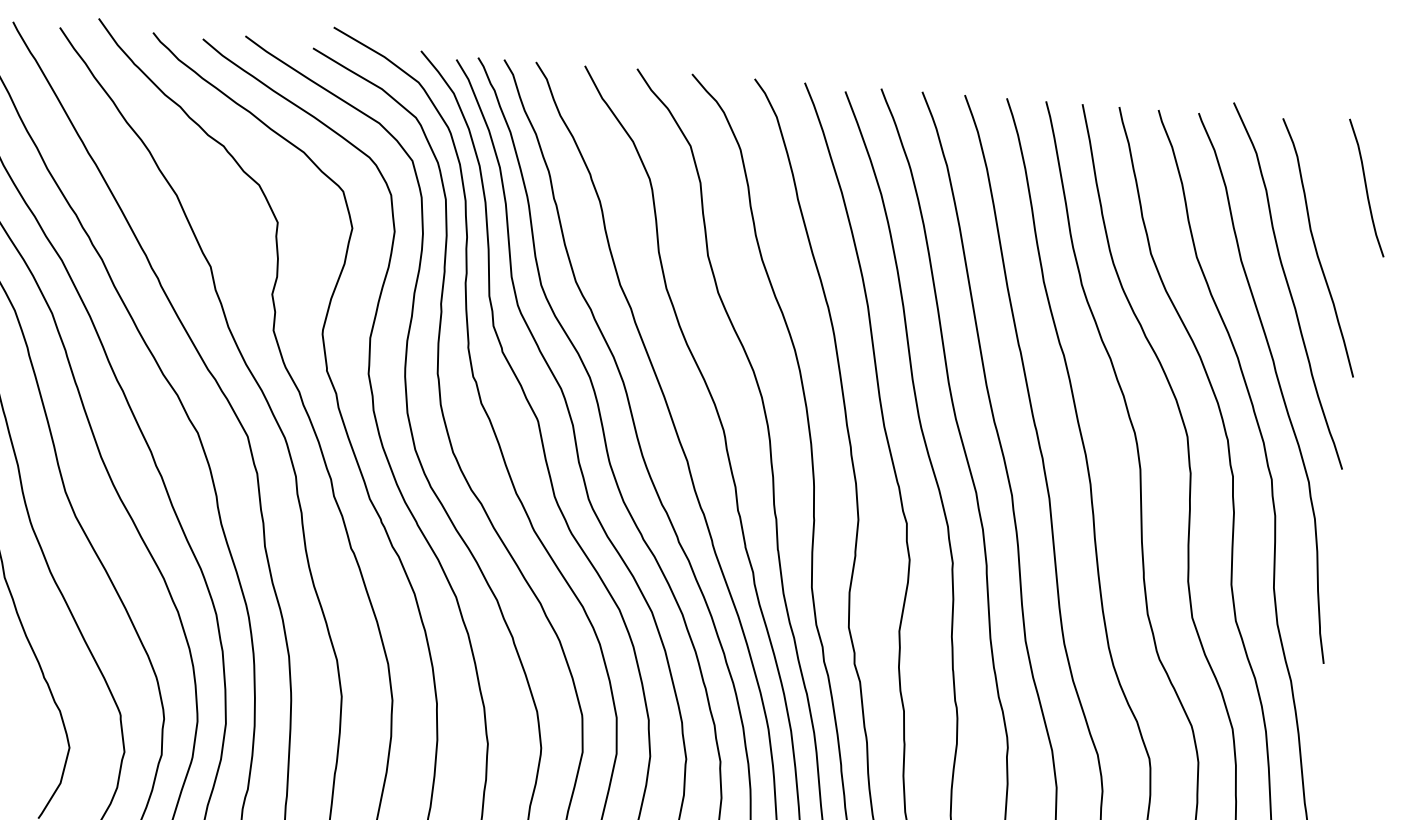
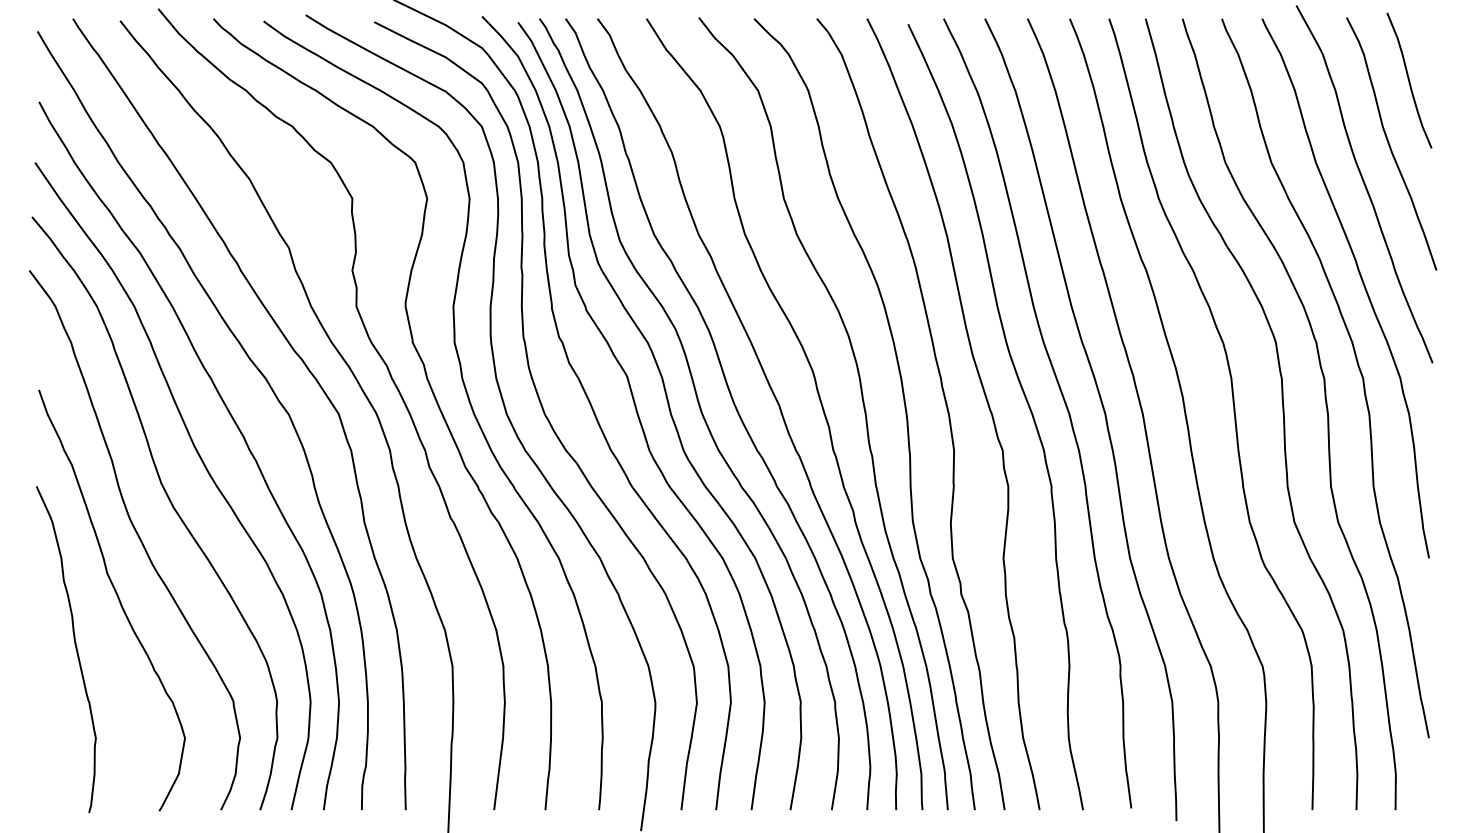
curve: (1366, 187) -> (1409, 80), moved

